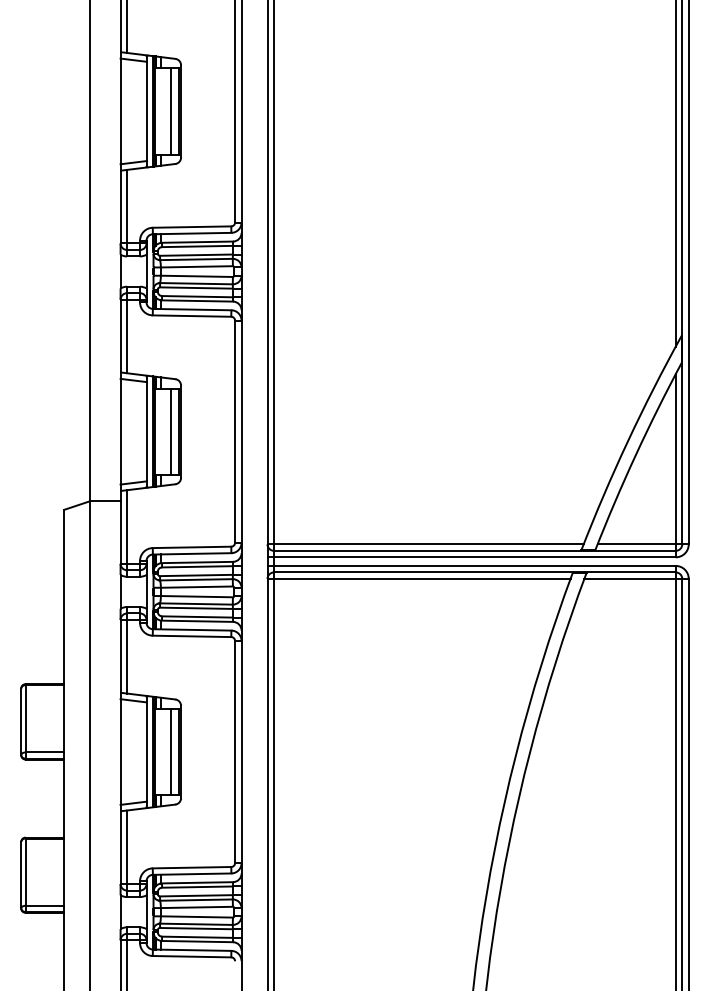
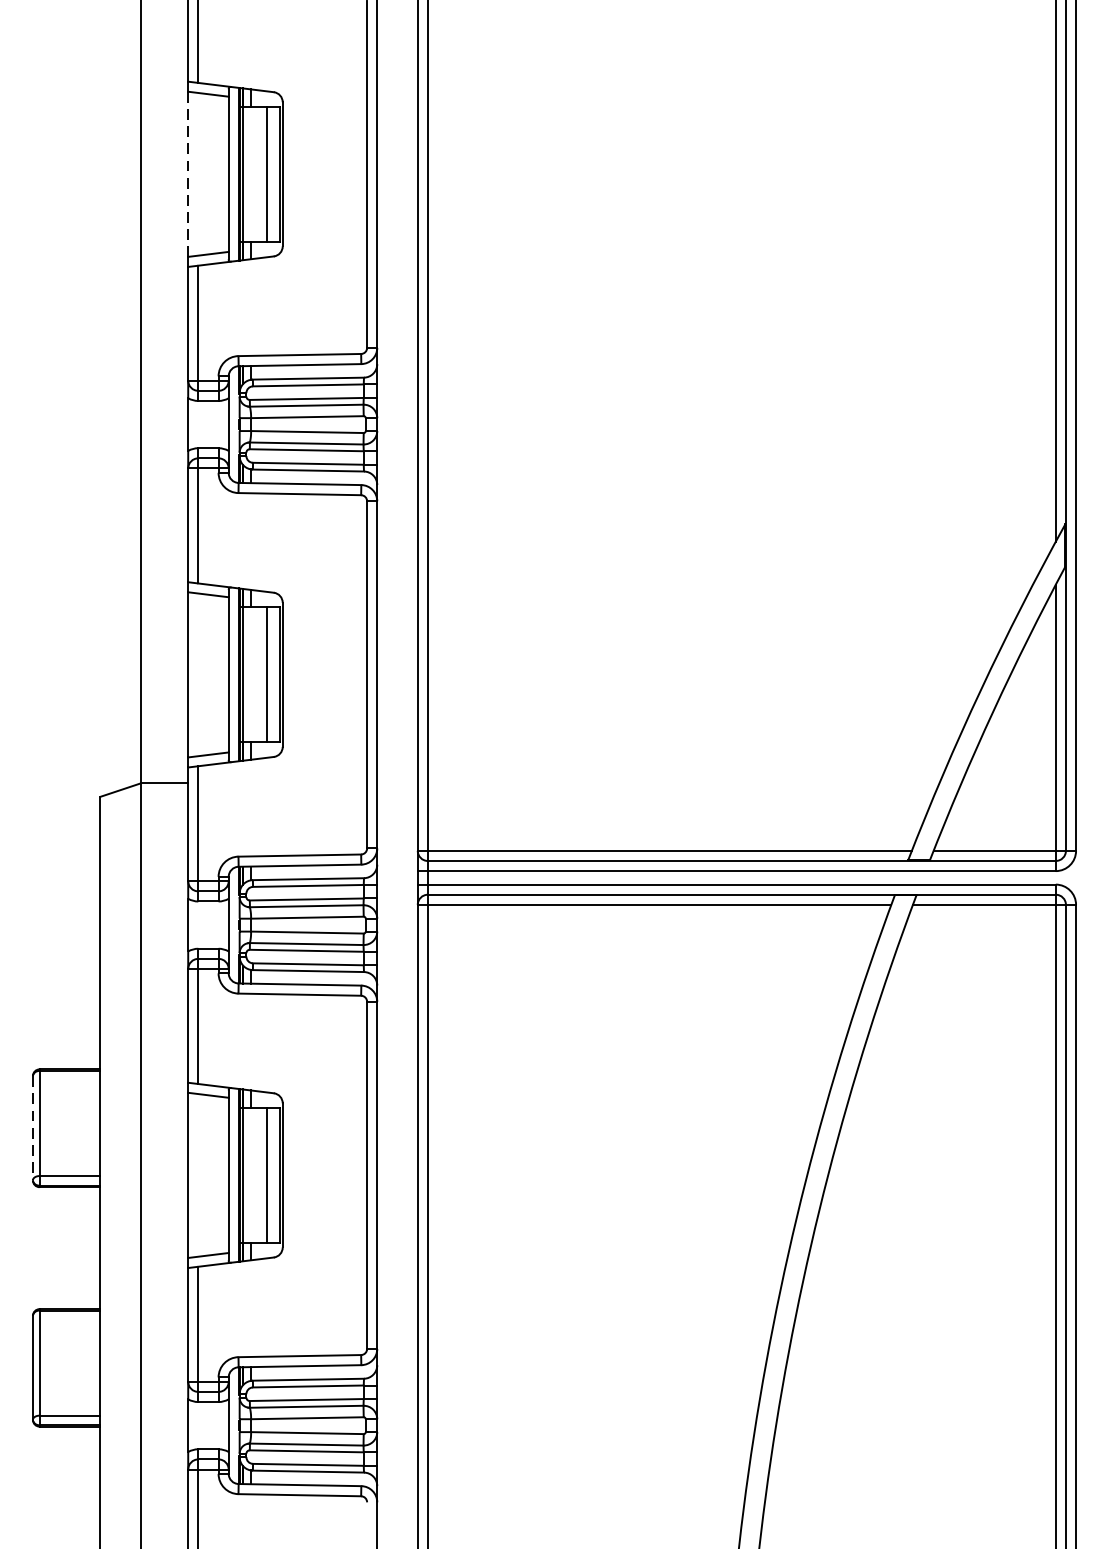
line: (120, 111) -> (188, 174), solid -> dashed
line: (21, 722) -> (33, 1129), solid -> dashed

